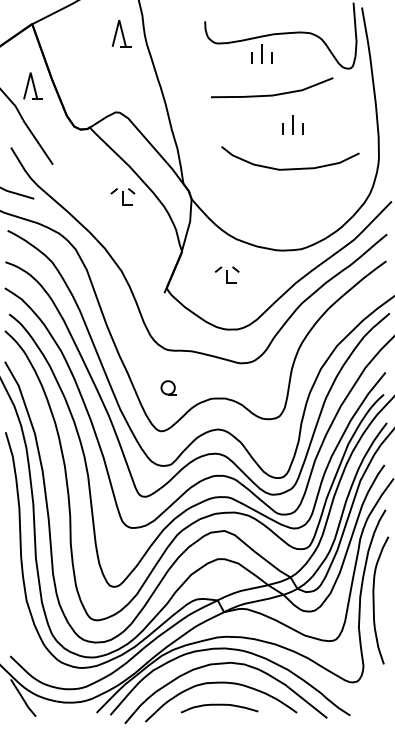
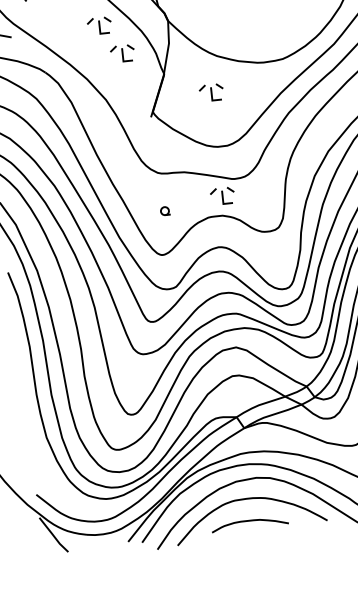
part: (142, 226) -> (122, 53), added
part: (226, 378) -> (221, 195), added
part: (168, 387) -> (165, 210), size x0.6

